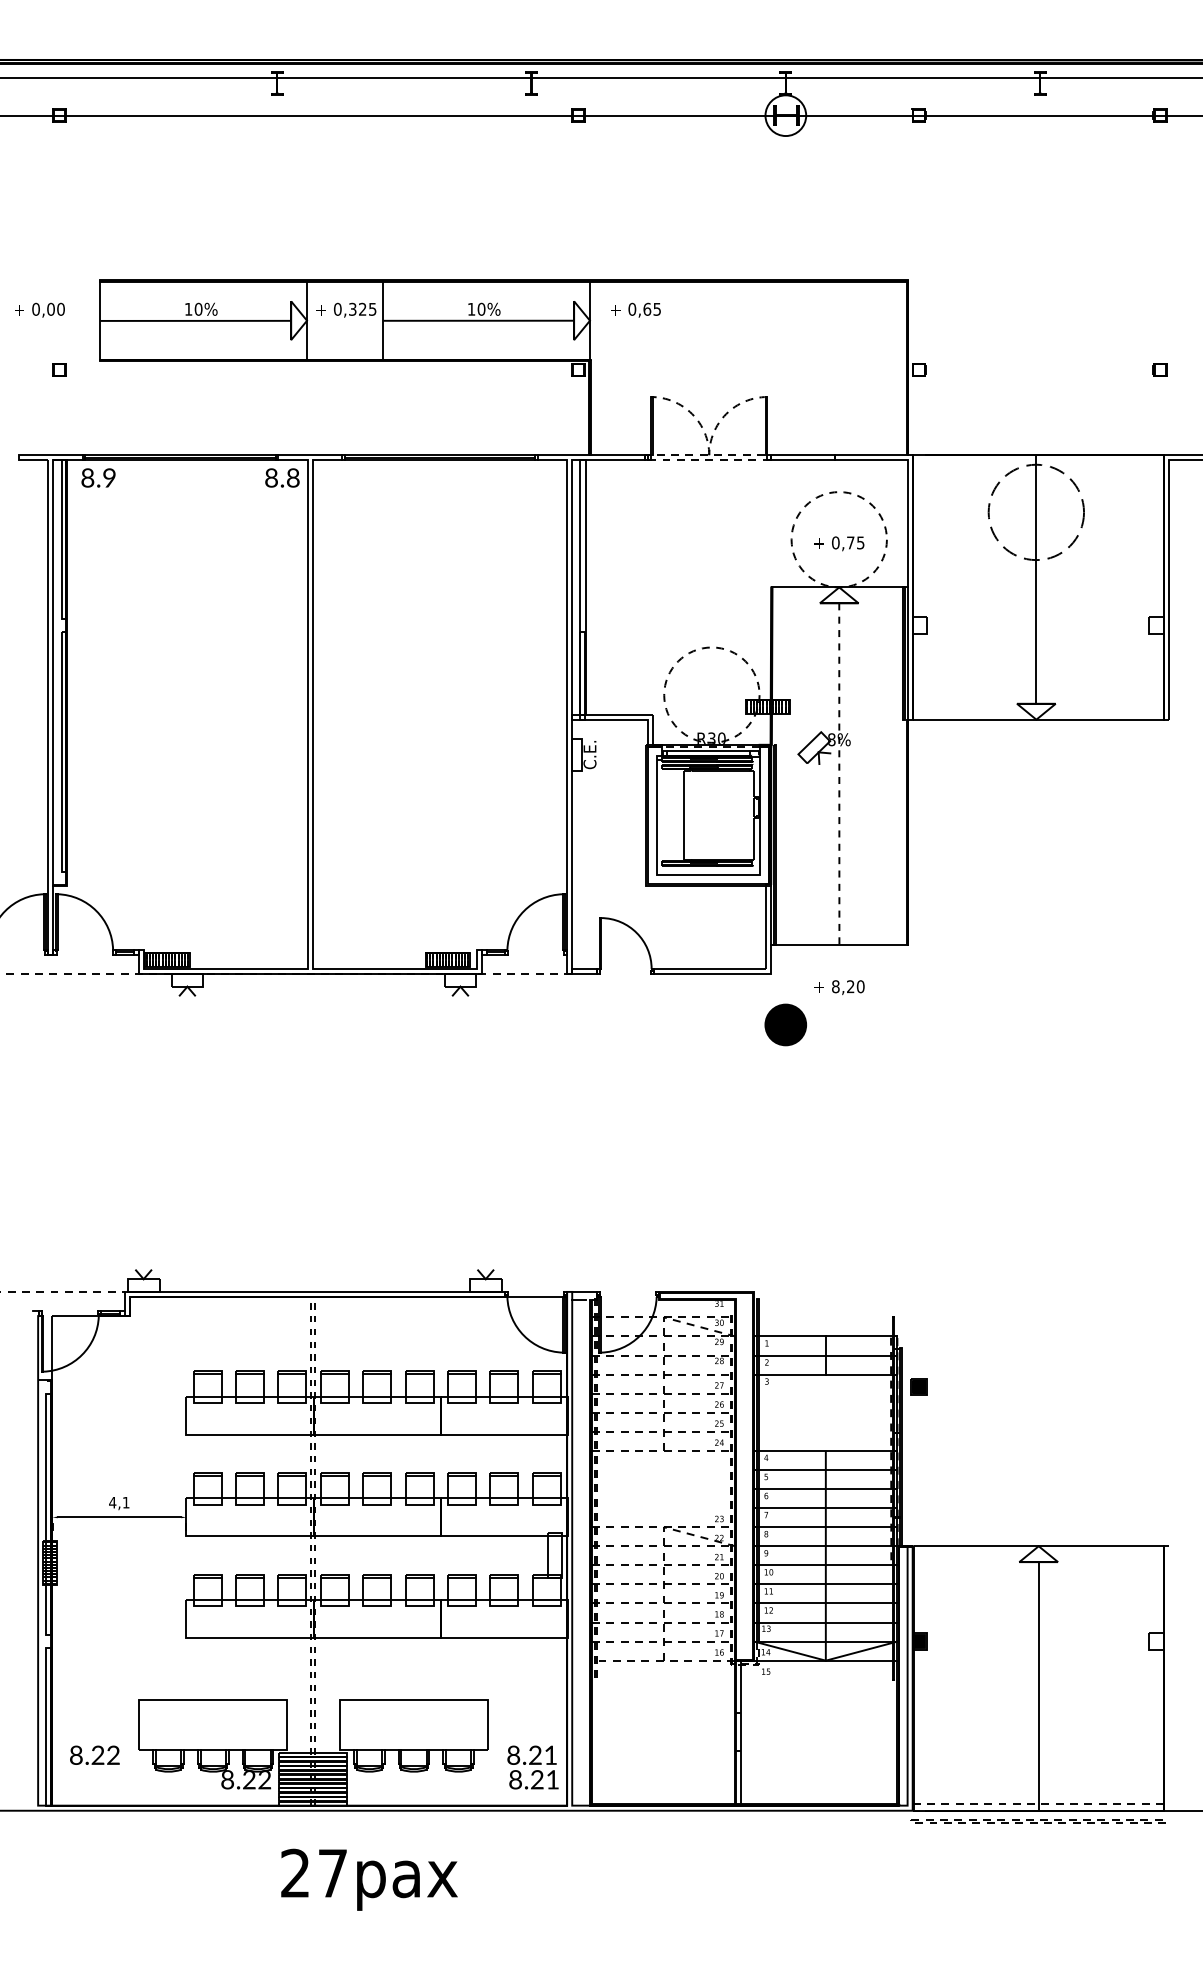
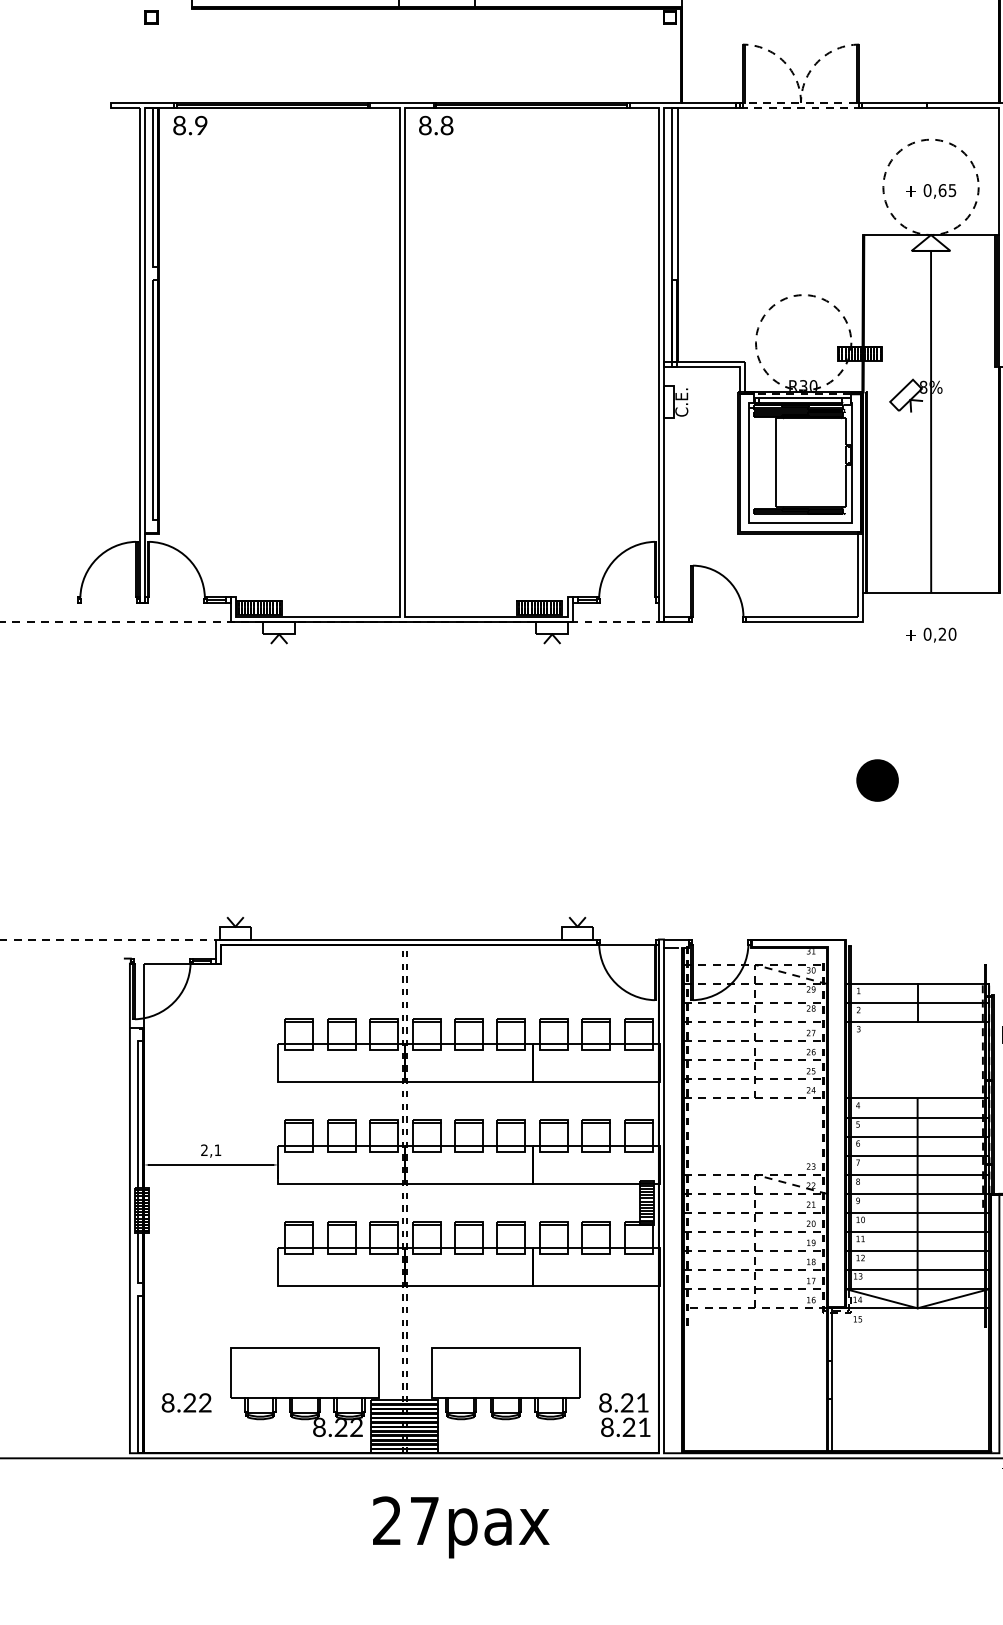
text: (282, 477) -> (436, 125), moved
text: (850, 542) -> (942, 190), 0,75 -> 0,65
line: (839, 774) -> (931, 422), dashed -> solid
text: (835, 986) -> (927, 634), 8,20 -> 0,20
part: (785, 1024) -> (877, 780), moved
text: (112, 1502) -> (204, 1150), 4,1 -> 2,1
hatch: (555, 1555) -> (647, 1203), added

